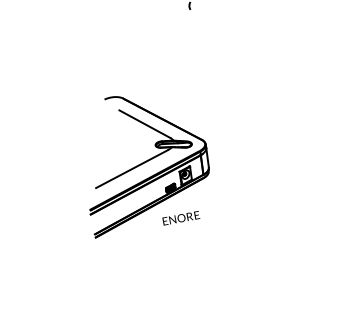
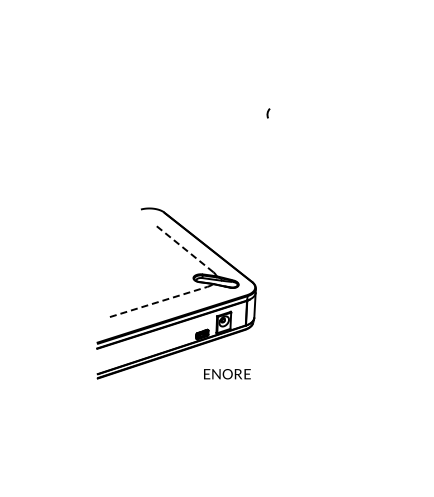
line: (144, 123) -> (184, 248), solid -> dashed
line: (131, 169) -> (158, 302), solid -> dashed
text: (181, 218) -> (227, 374), moved

